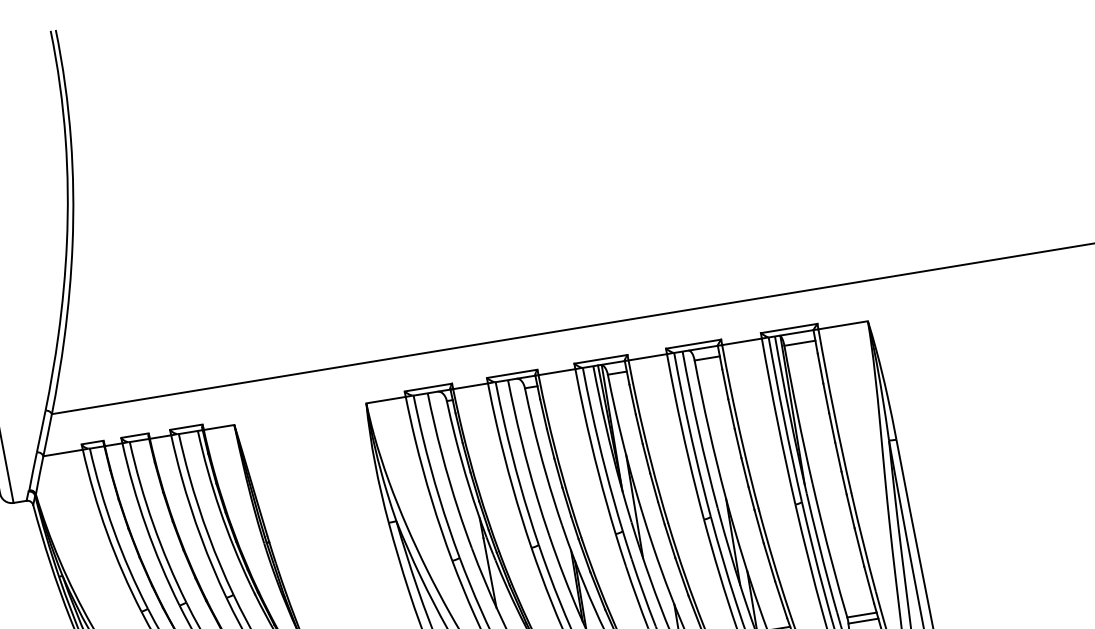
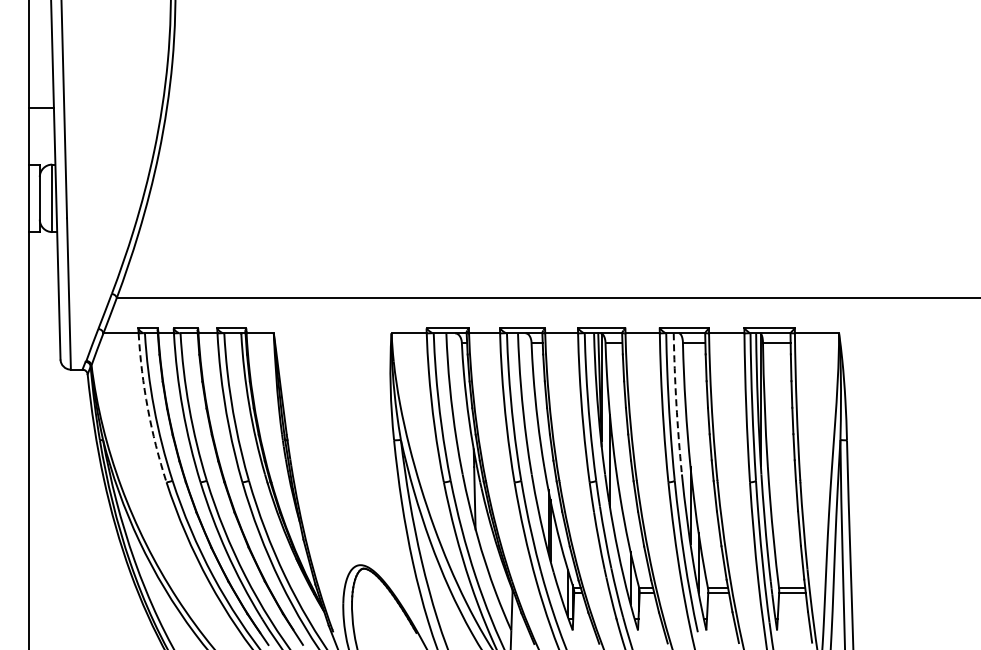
arc: (698, 429) -> (676, 403), solid -> dashed
arc: (106, 532) -> (147, 408), solid -> dashed

